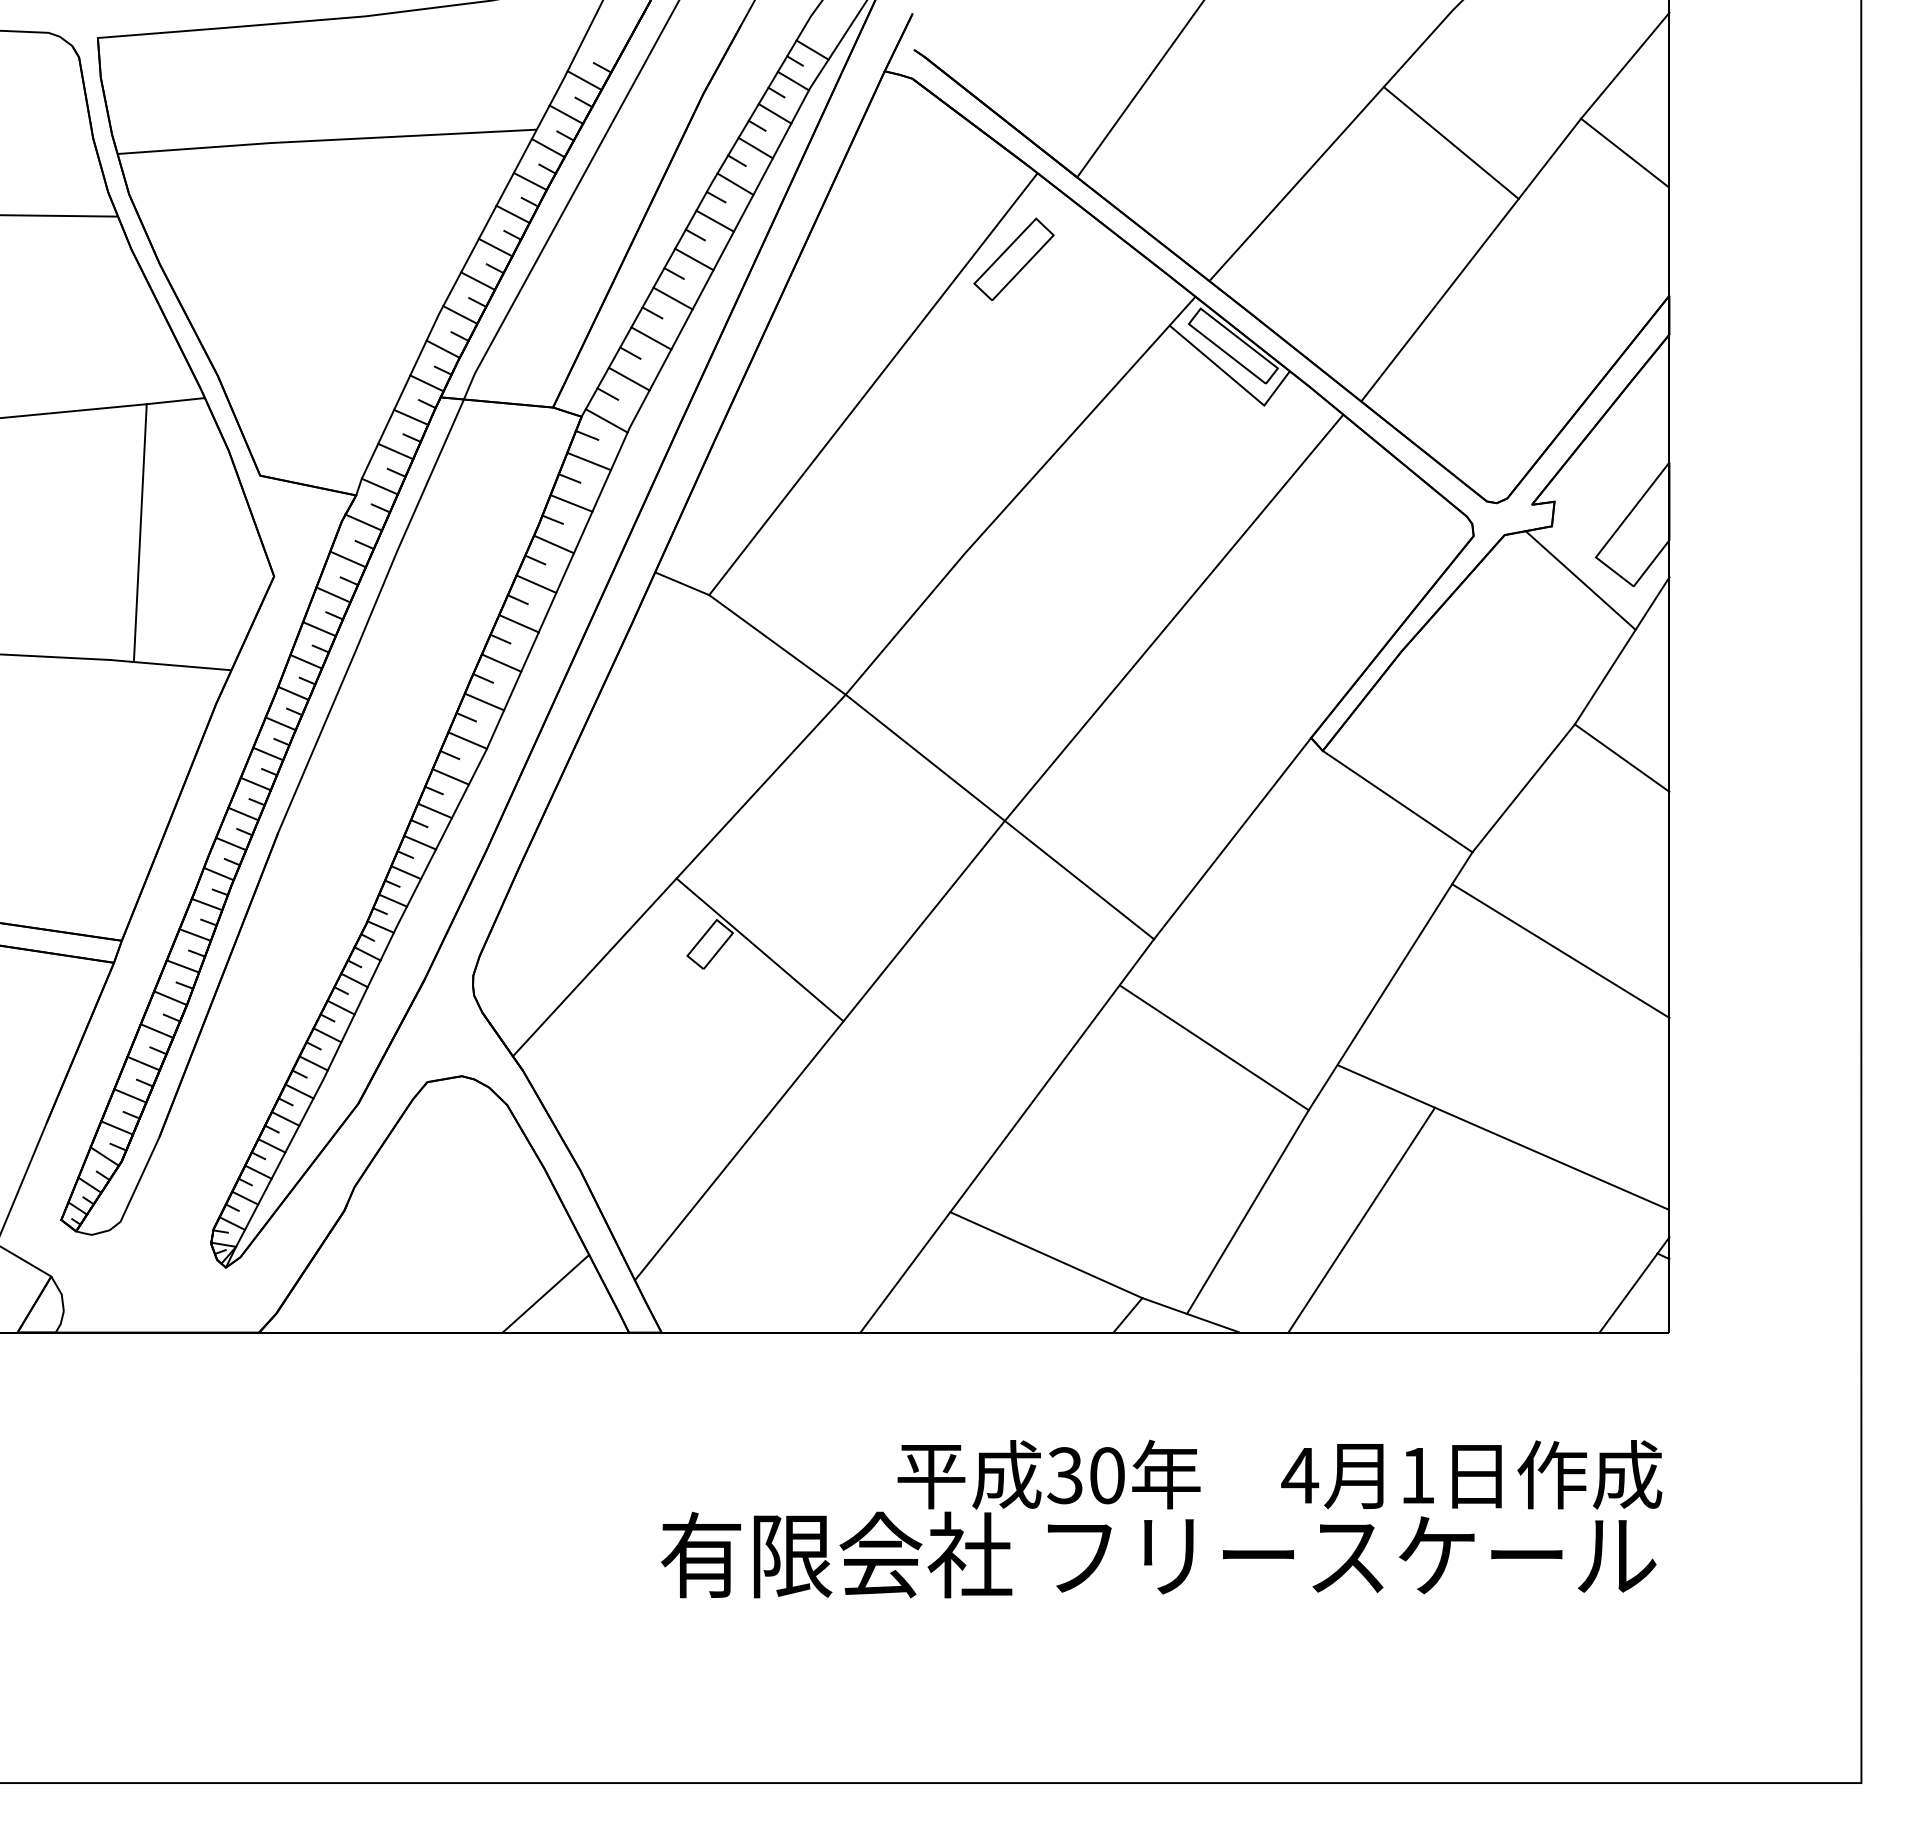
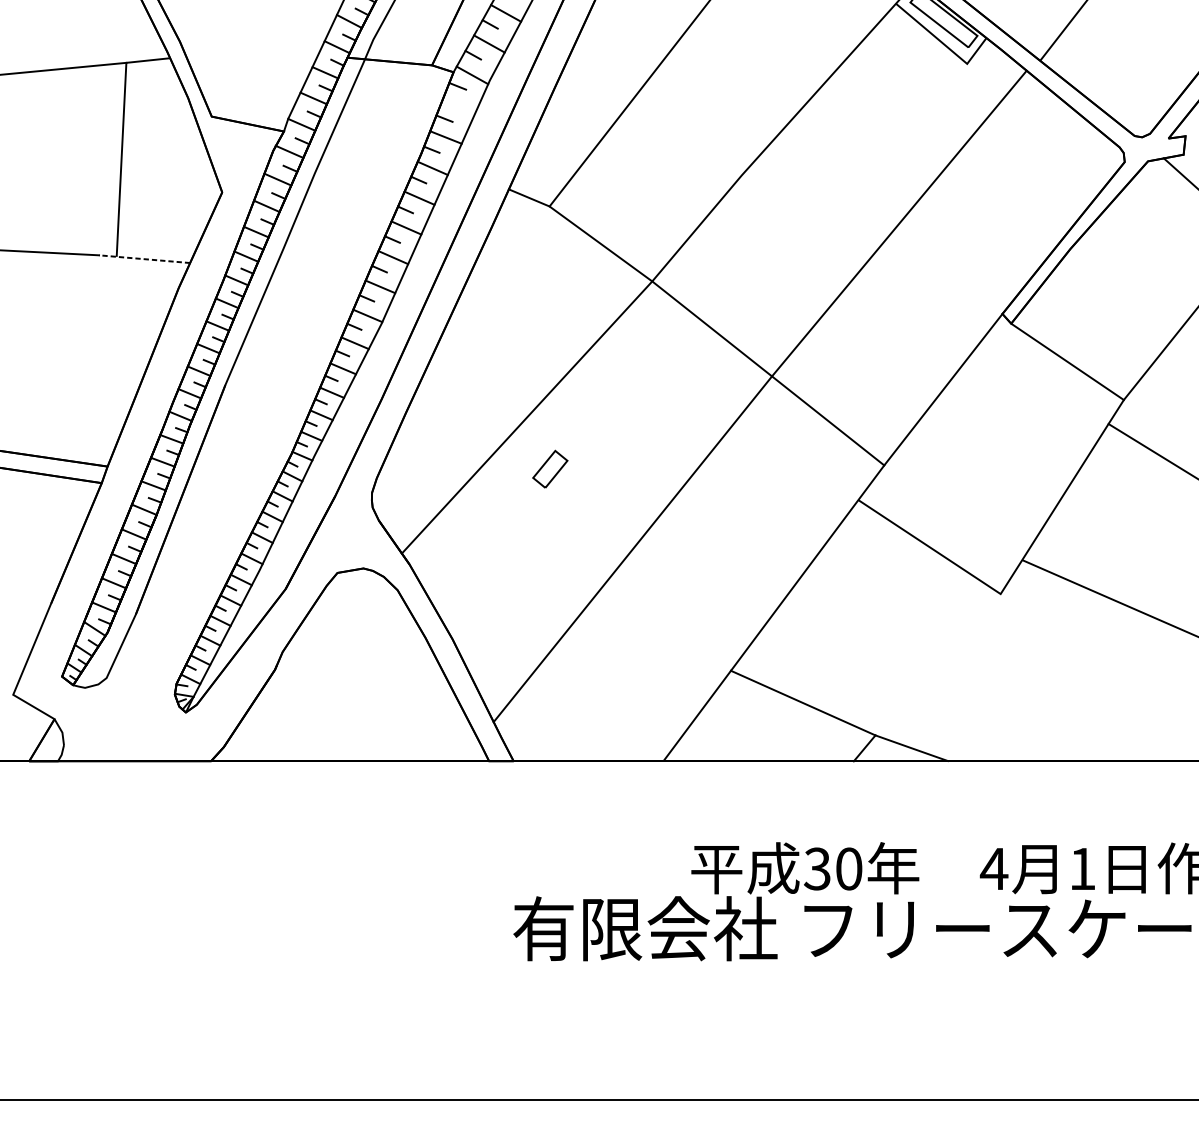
line: (588, 461) -> (458, 105), removed
line: (169, 665) -> (143, 259), solid -> dashed
line: (759, 949) -> (587, 473), removed
line: (1247, 1211) -> (954, 670), removed
line: (1361, 1219) -> (1040, 676), removed
line: (545, 1293) -> (426, 731), removed

